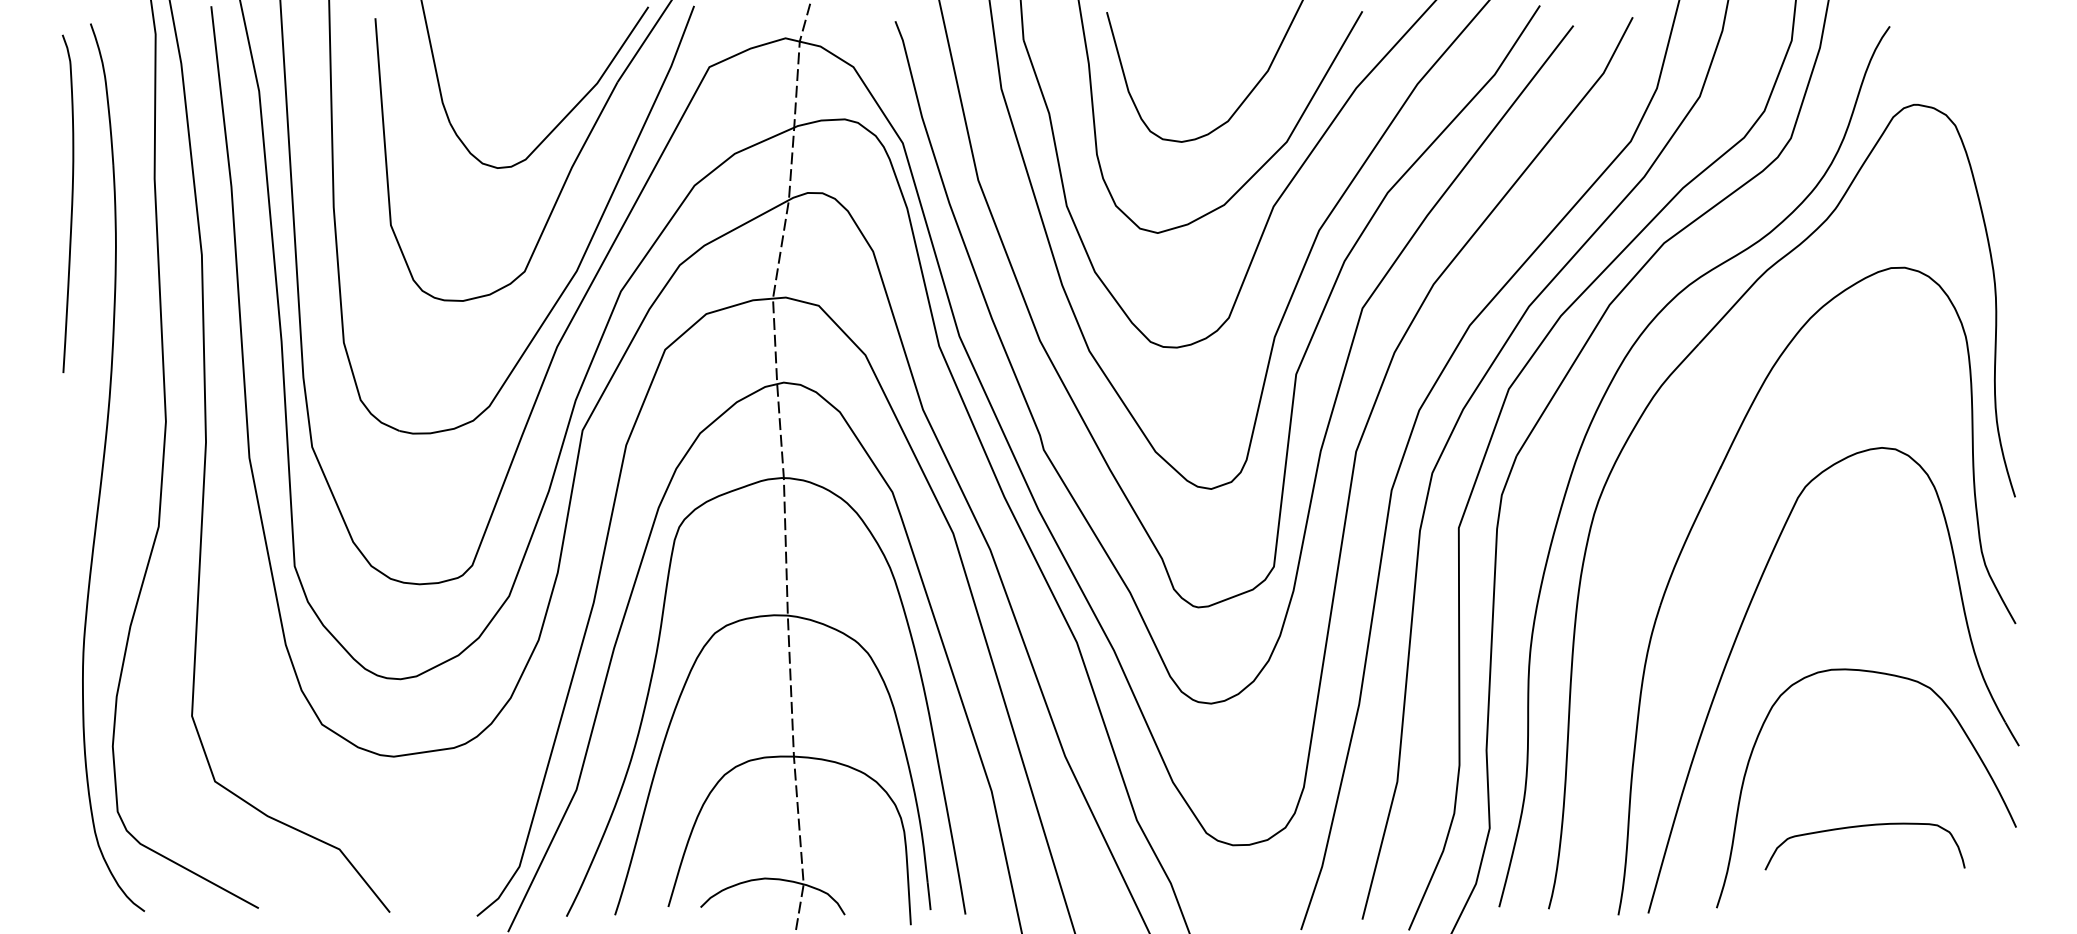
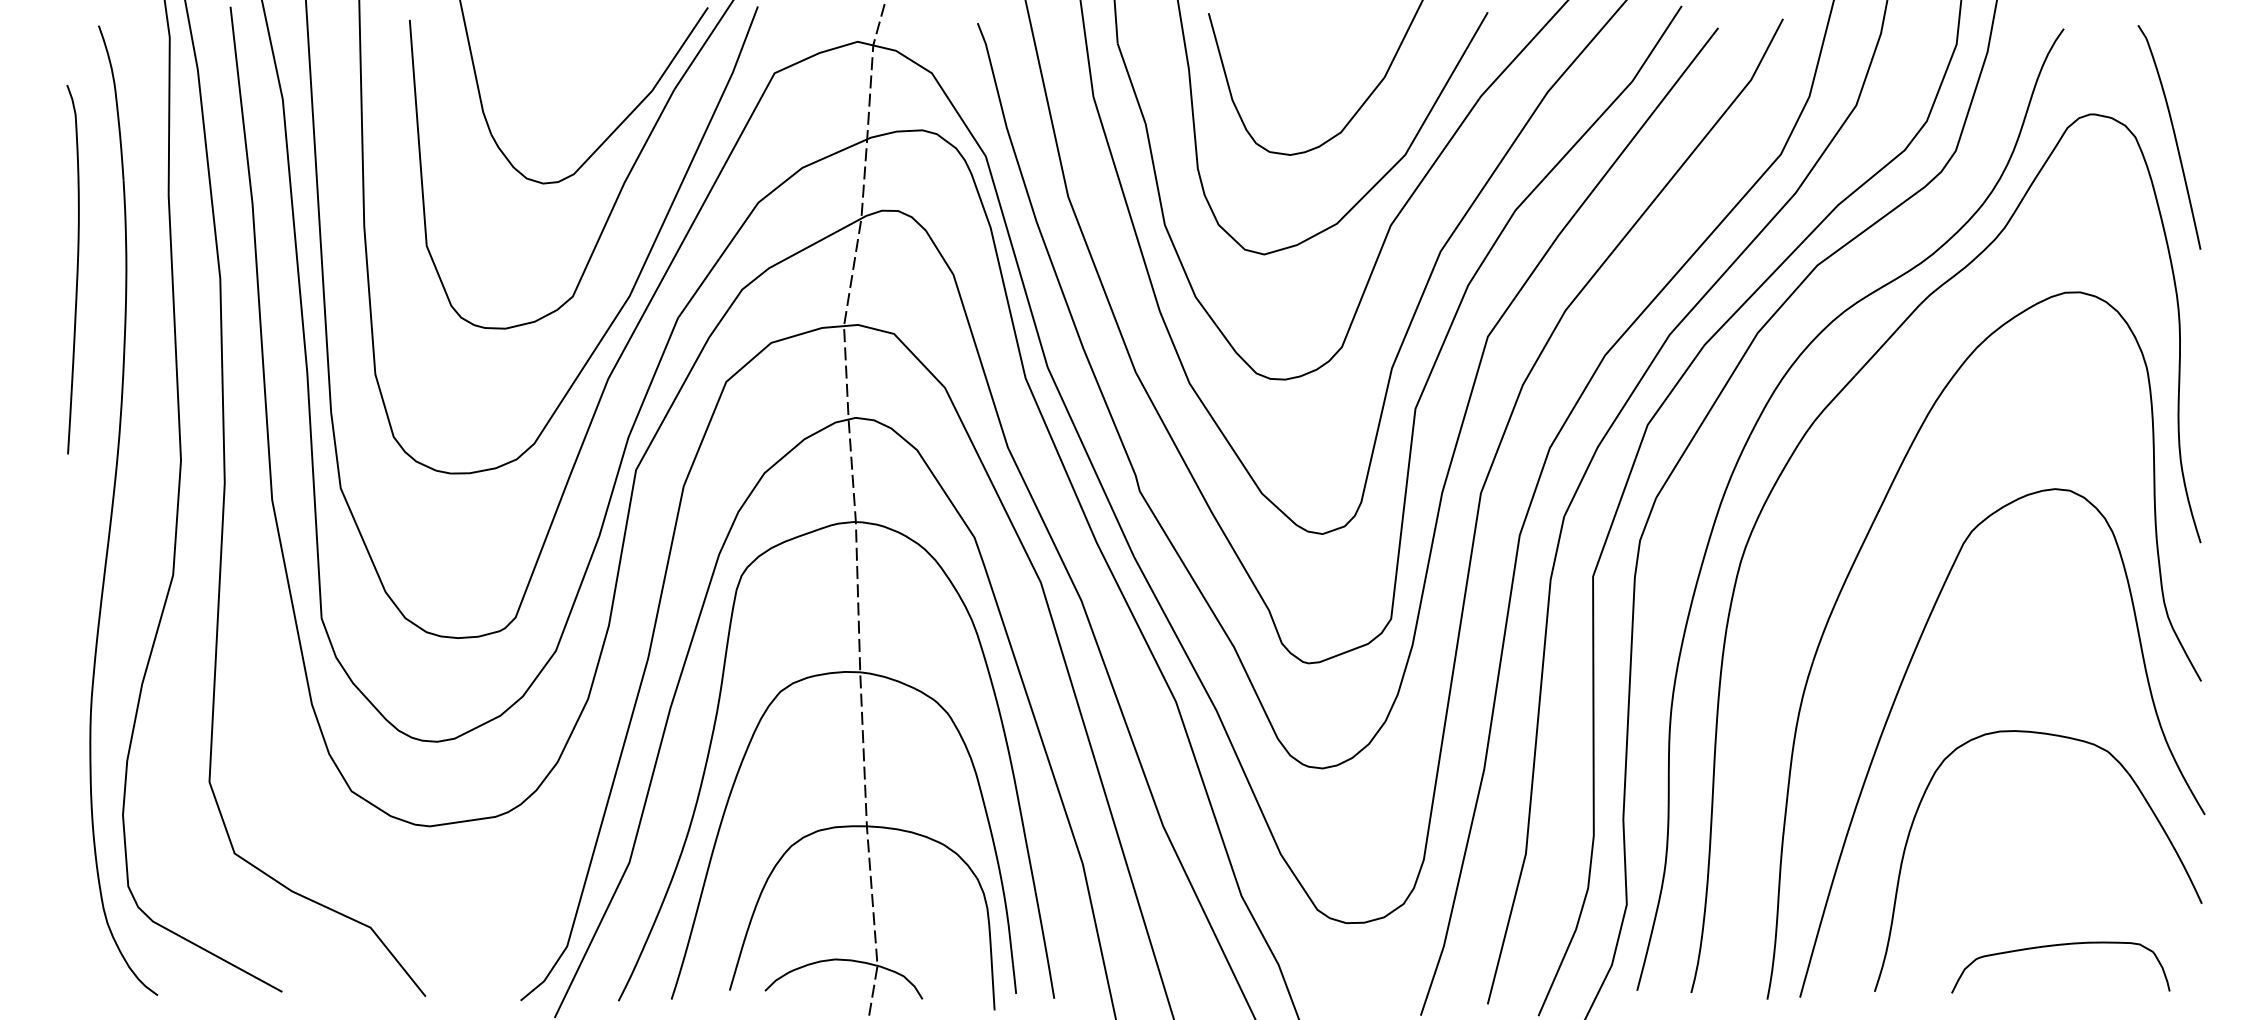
part: (1986, 125) -> (2169, 137), added
curve: (71, 203) -> (76, 269), moved
curve: (1860, 827) -> (2055, 946), moved

